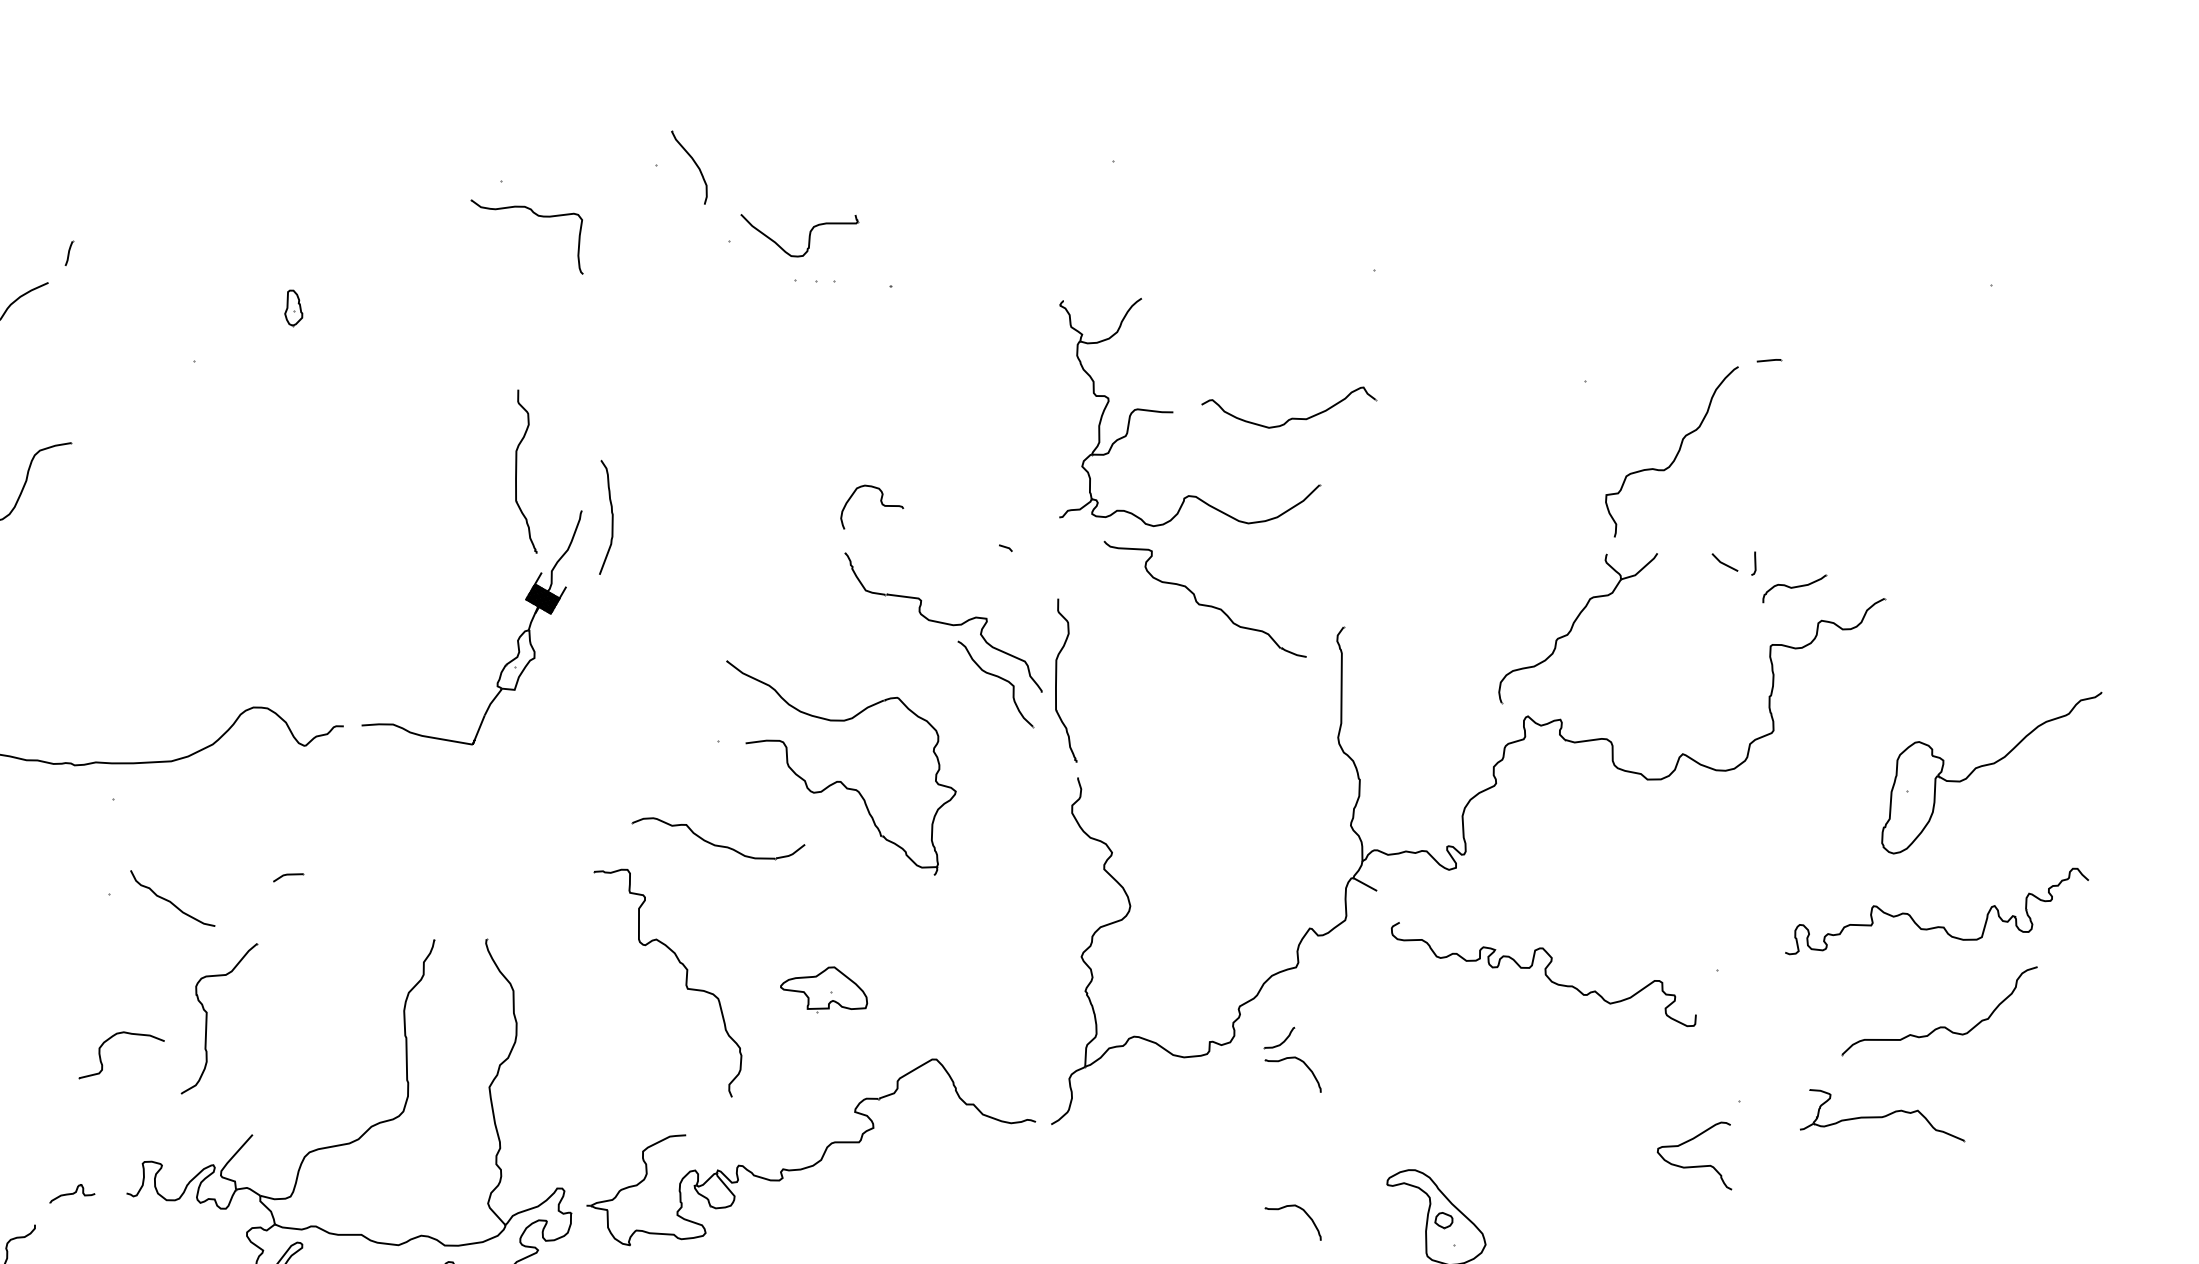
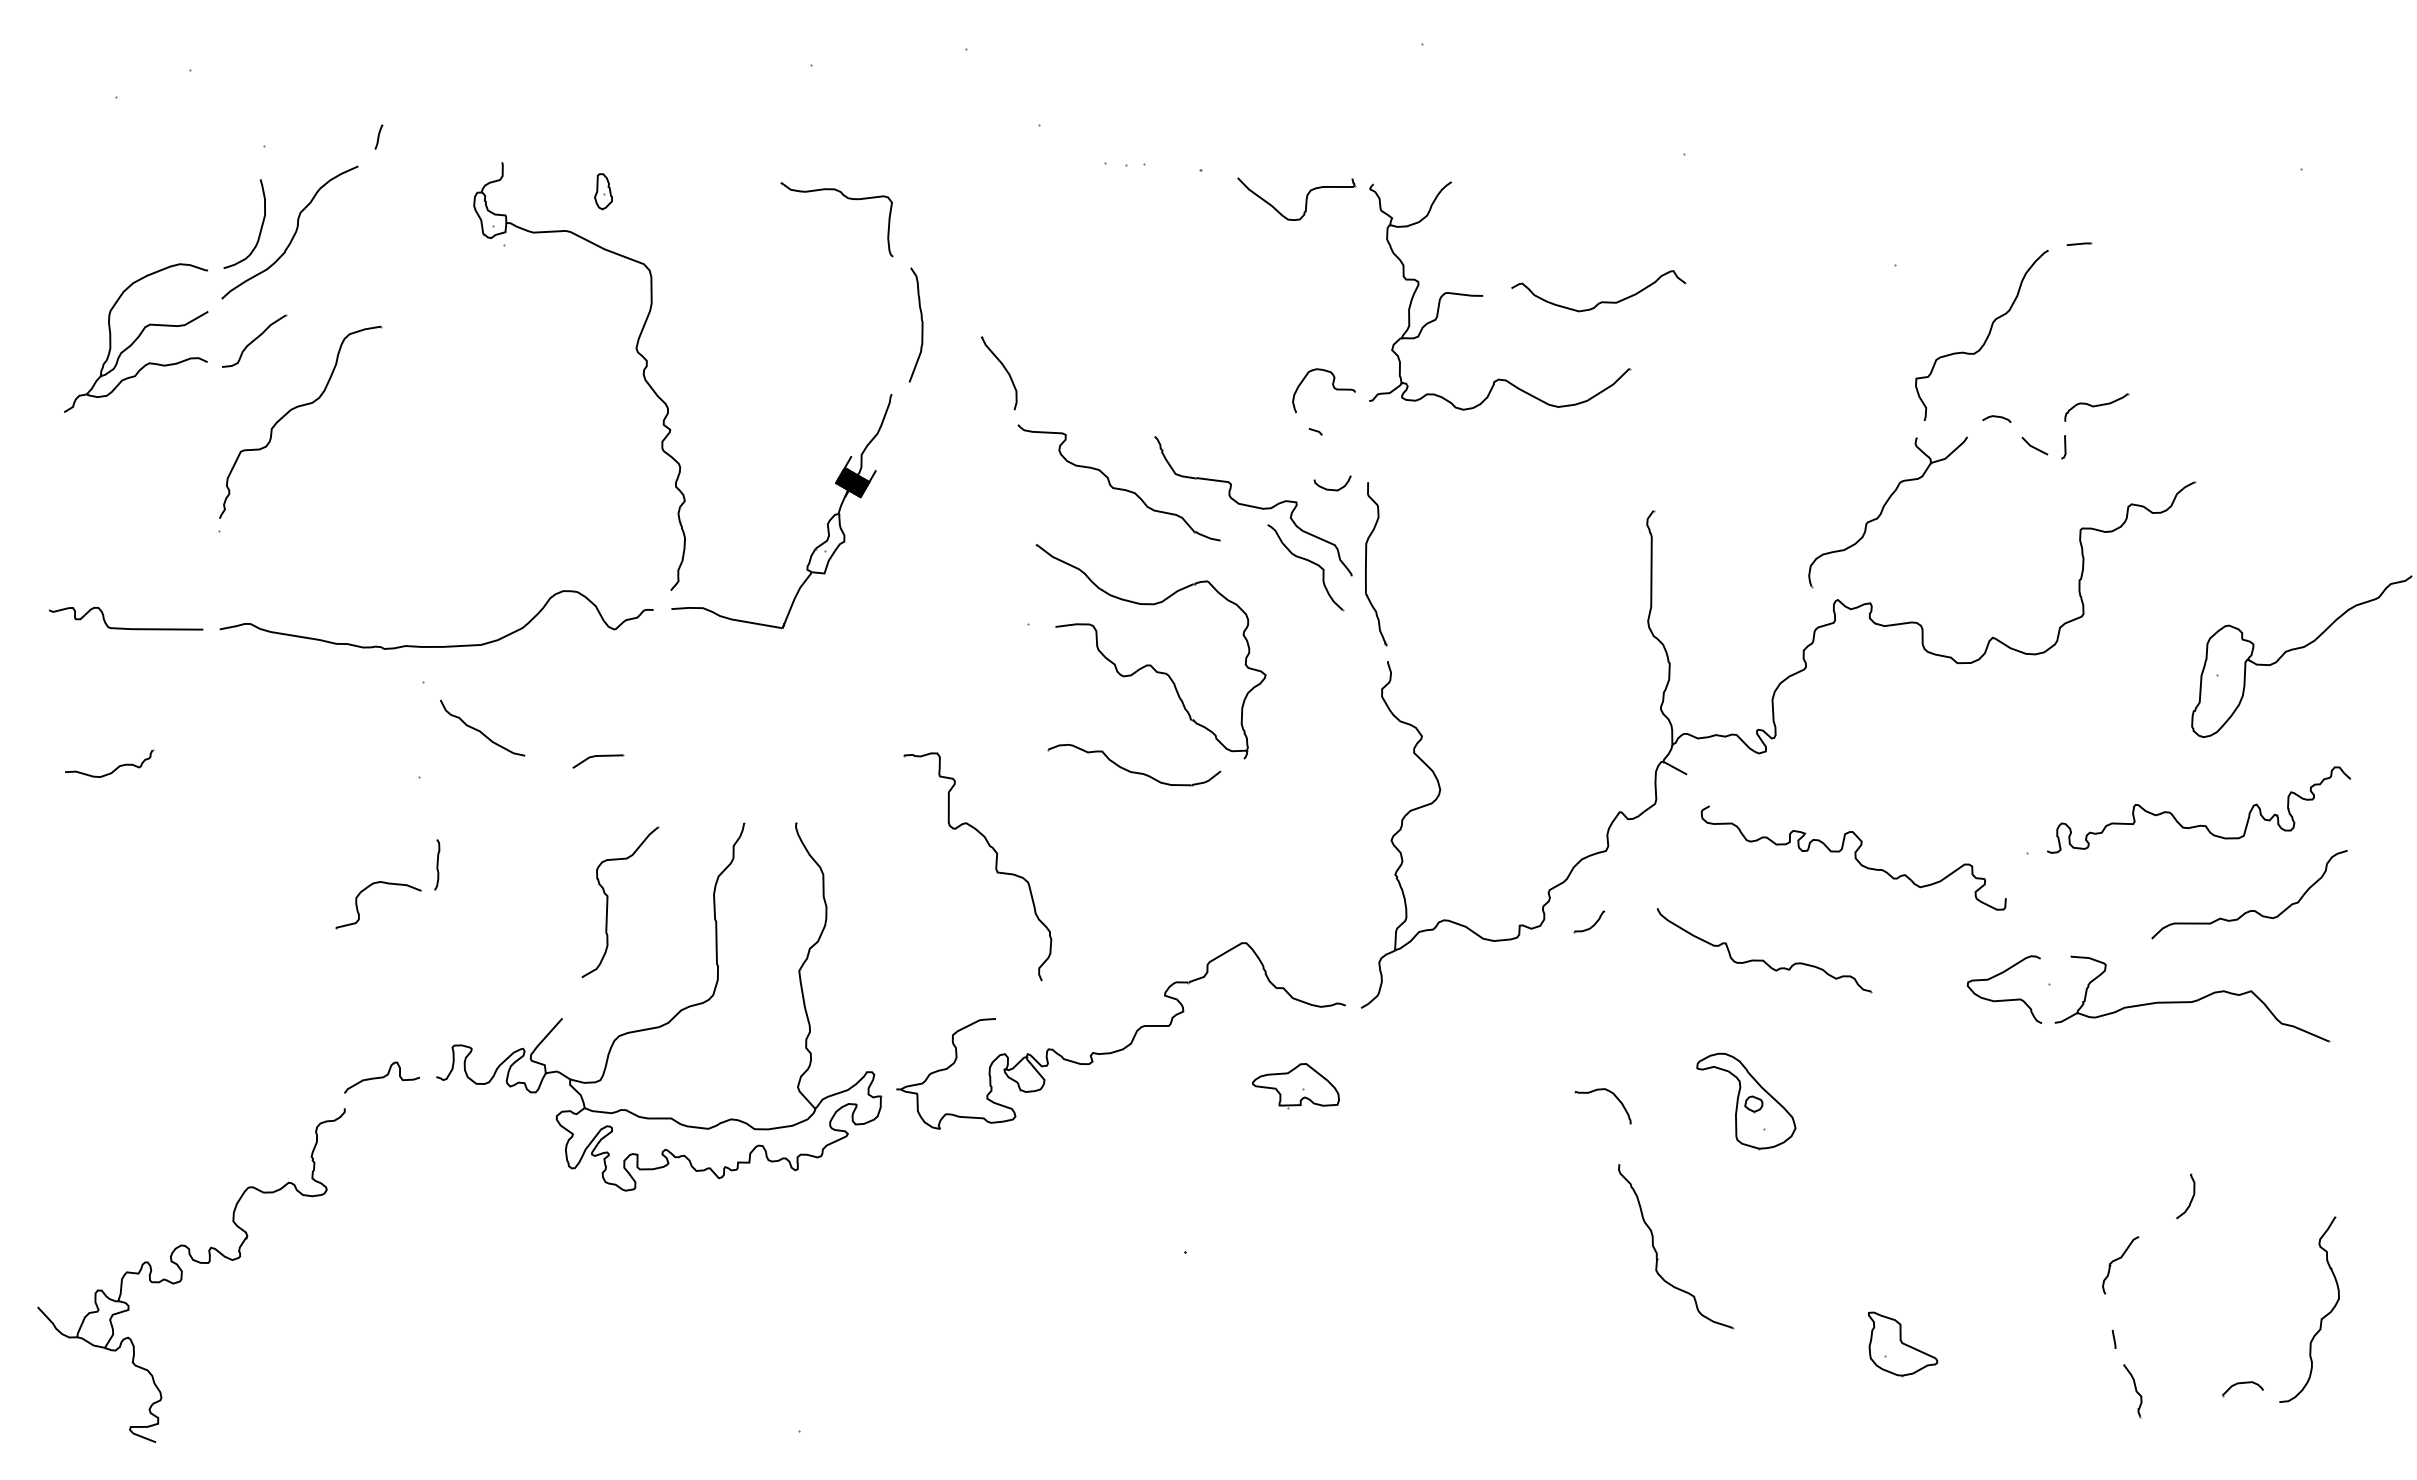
part: (694, 163) -> (1004, 369), moved
part: (536, 215) -> (846, 198), moved
part: (808, 234) -> (1305, 198), moved
part: (325, 465) -> (635, 349), added
part: (516, 471) -> (826, 355), removed
curve: (880, 502) -> (1332, 386), moved
curve: (611, 516) -> (921, 324), moved
curve: (1686, 533) -> (1996, 417), added
part: (1794, 588) -> (2096, 407), moved
part: (1204, 598) -> (1118, 482), moved
curve: (1019, 604) -> (1329, 488), added
part: (718, 838) -> (1134, 765), moved
part: (288, 877) -> (598, 761), size x1.67
curve: (170, 900) -> (480, 730), moved
part: (1938, 925) -> (2200, 824), moved
curve: (127, 980) -> (437, 864), added
part: (823, 989) -> (1295, 1086), moved
part: (207, 1018) -> (608, 902), moved
part: (109, 1039) -> (366, 889), moved
part: (1303, 1063) -> (1613, 947), removed
part: (1453, 1075) -> (1763, 959), added
part: (1882, 1114) -> (2192, 998), size x1.67
curve: (1694, 1165) -> (2004, 999), moved
part: (72, 1193) -> (382, 1077), size x1.67

